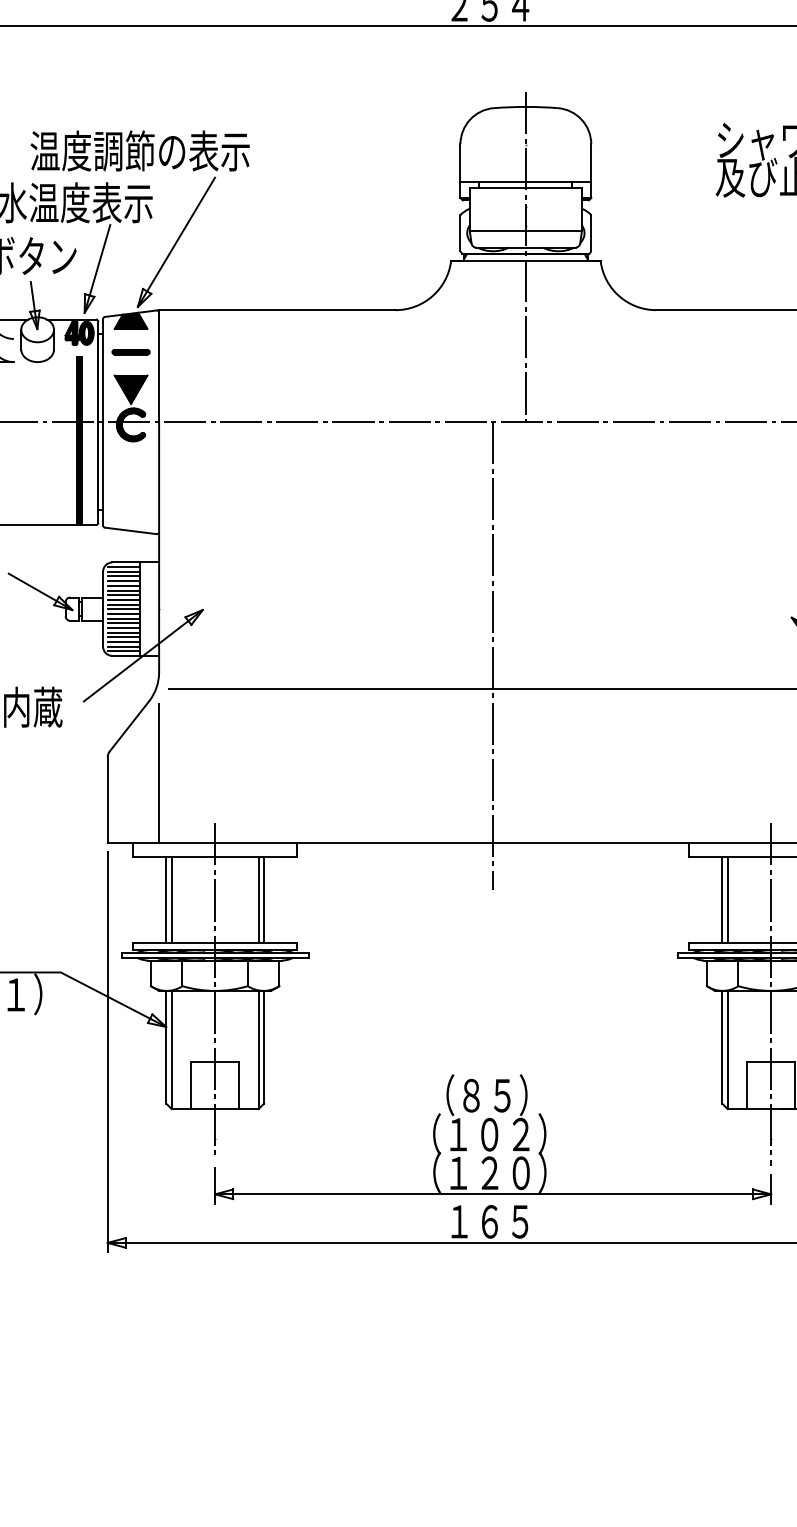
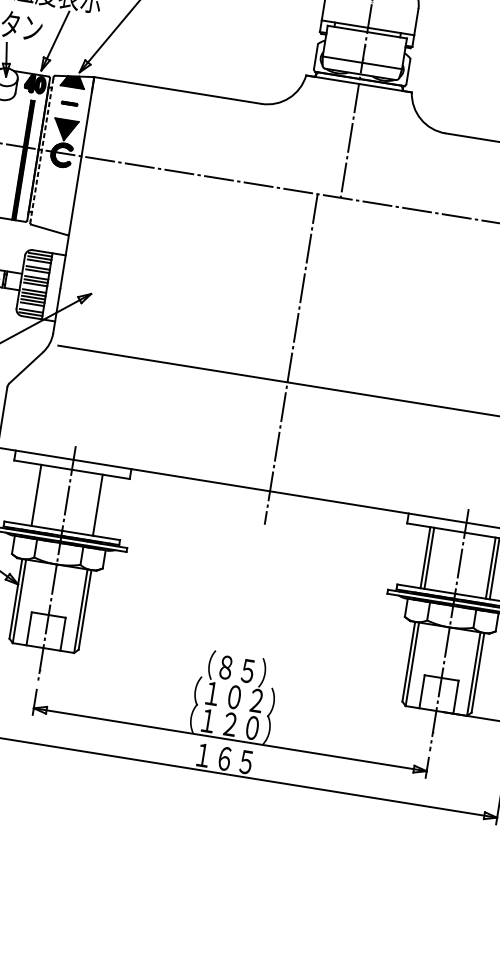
part: (130, 352) -> (69, 103), size x0.6
line: (103, 422) -> (42, 150), solid -> dashed
line: (123, 581) -> (38, 264), removed
line: (123, 595) -> (36, 274), removed
line: (123, 613) -> (34, 287), removed
line: (123, 641) -> (31, 307), removed
line: (159, 772) -> (42, 403), removed
line: (166, 899) -> (32, 494), removed
line: (264, 899) -> (102, 505), removed

